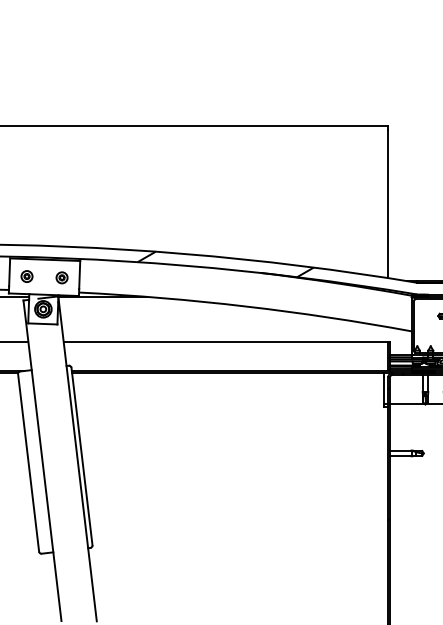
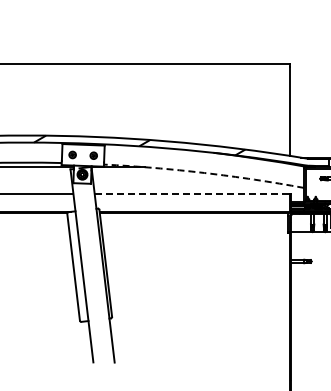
arc: (245, 305) -> (204, 172), solid -> dashed
line: (226, 342) -> (192, 194), solid -> dashed

